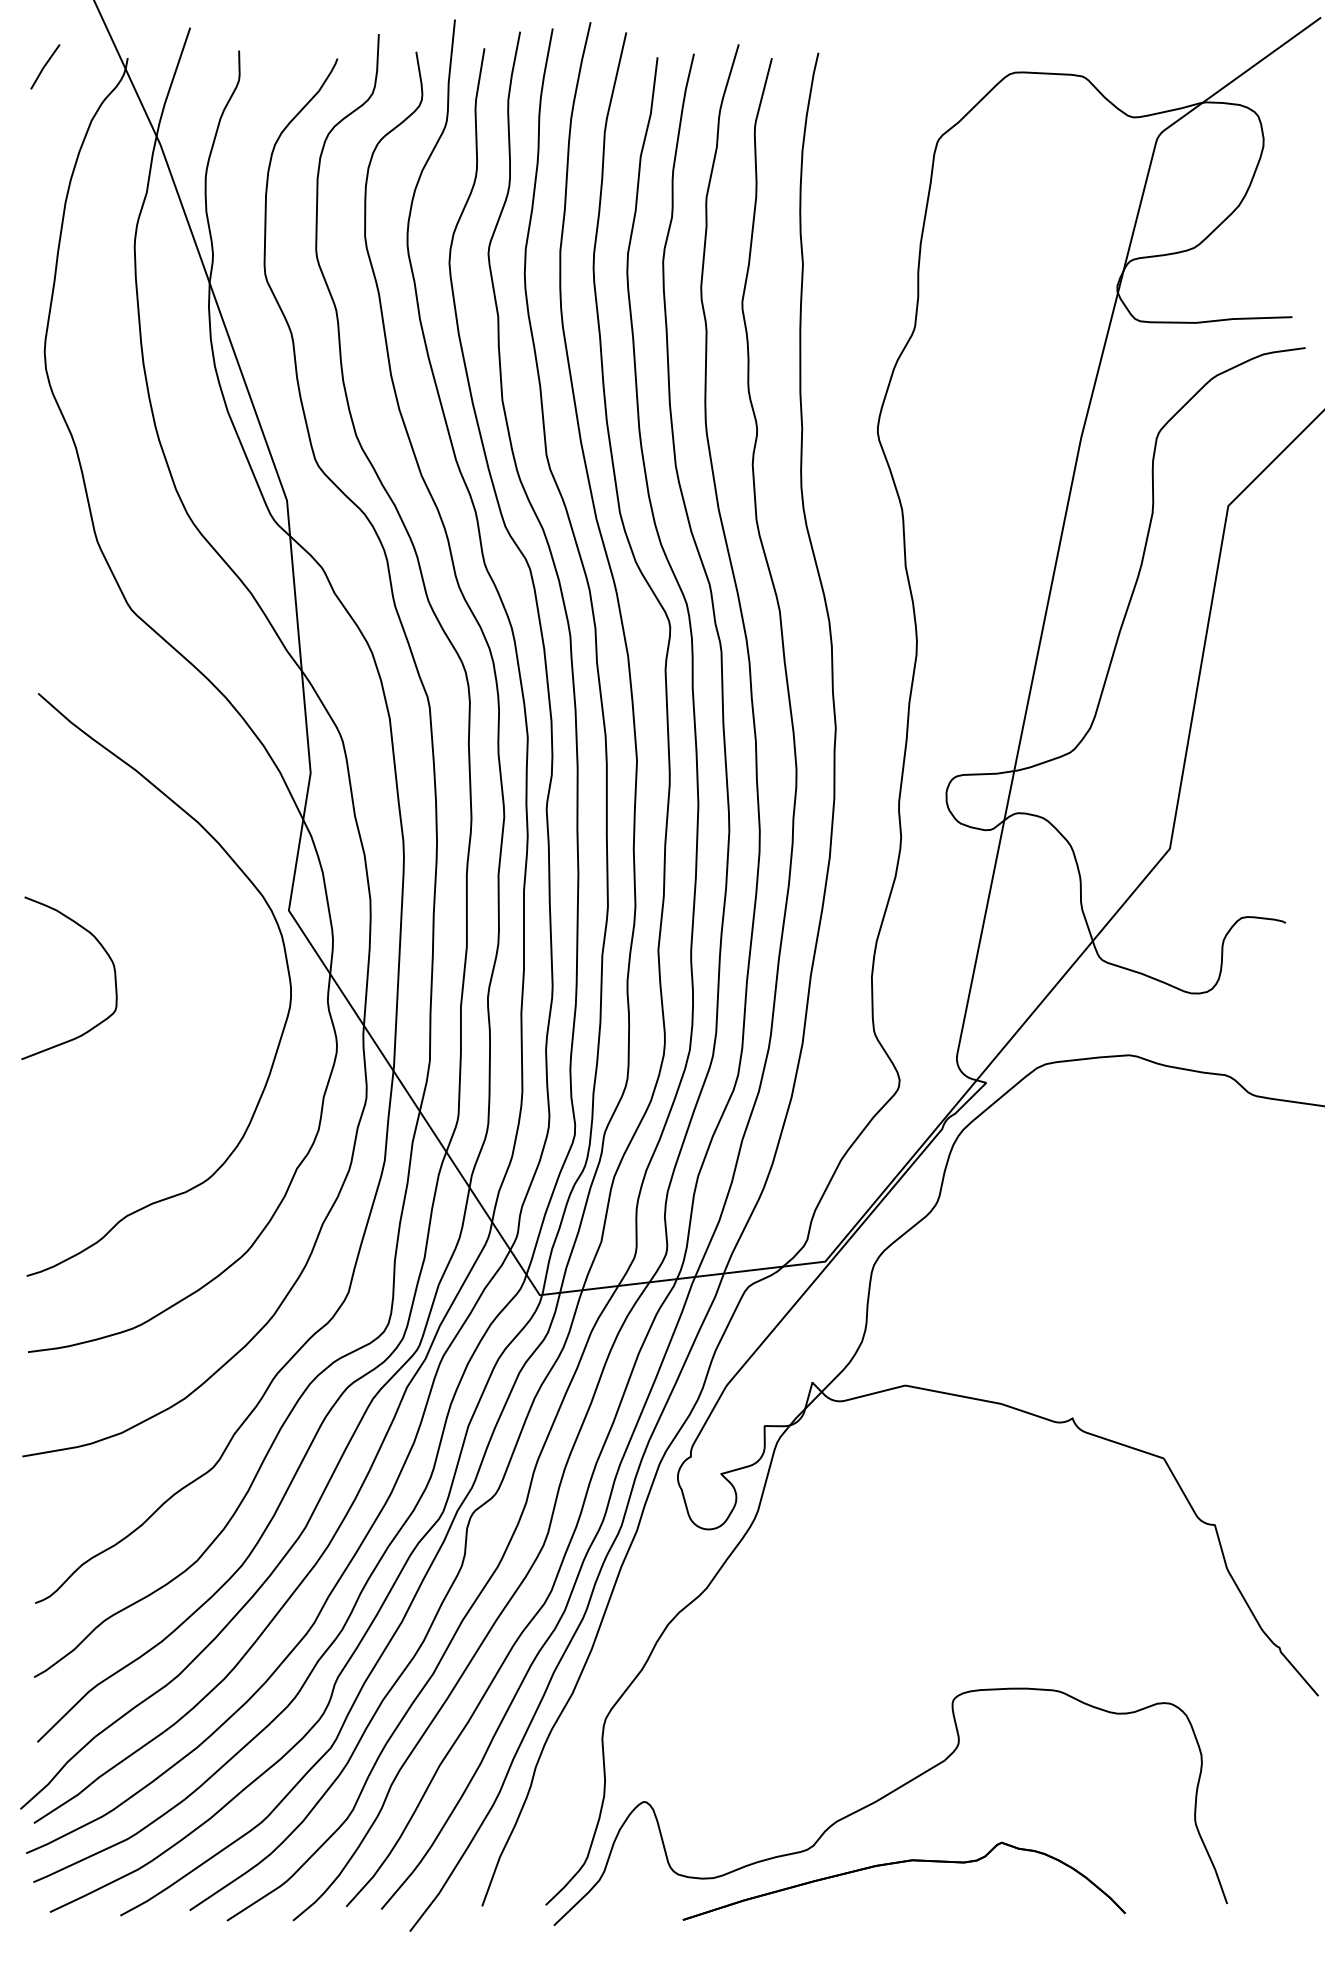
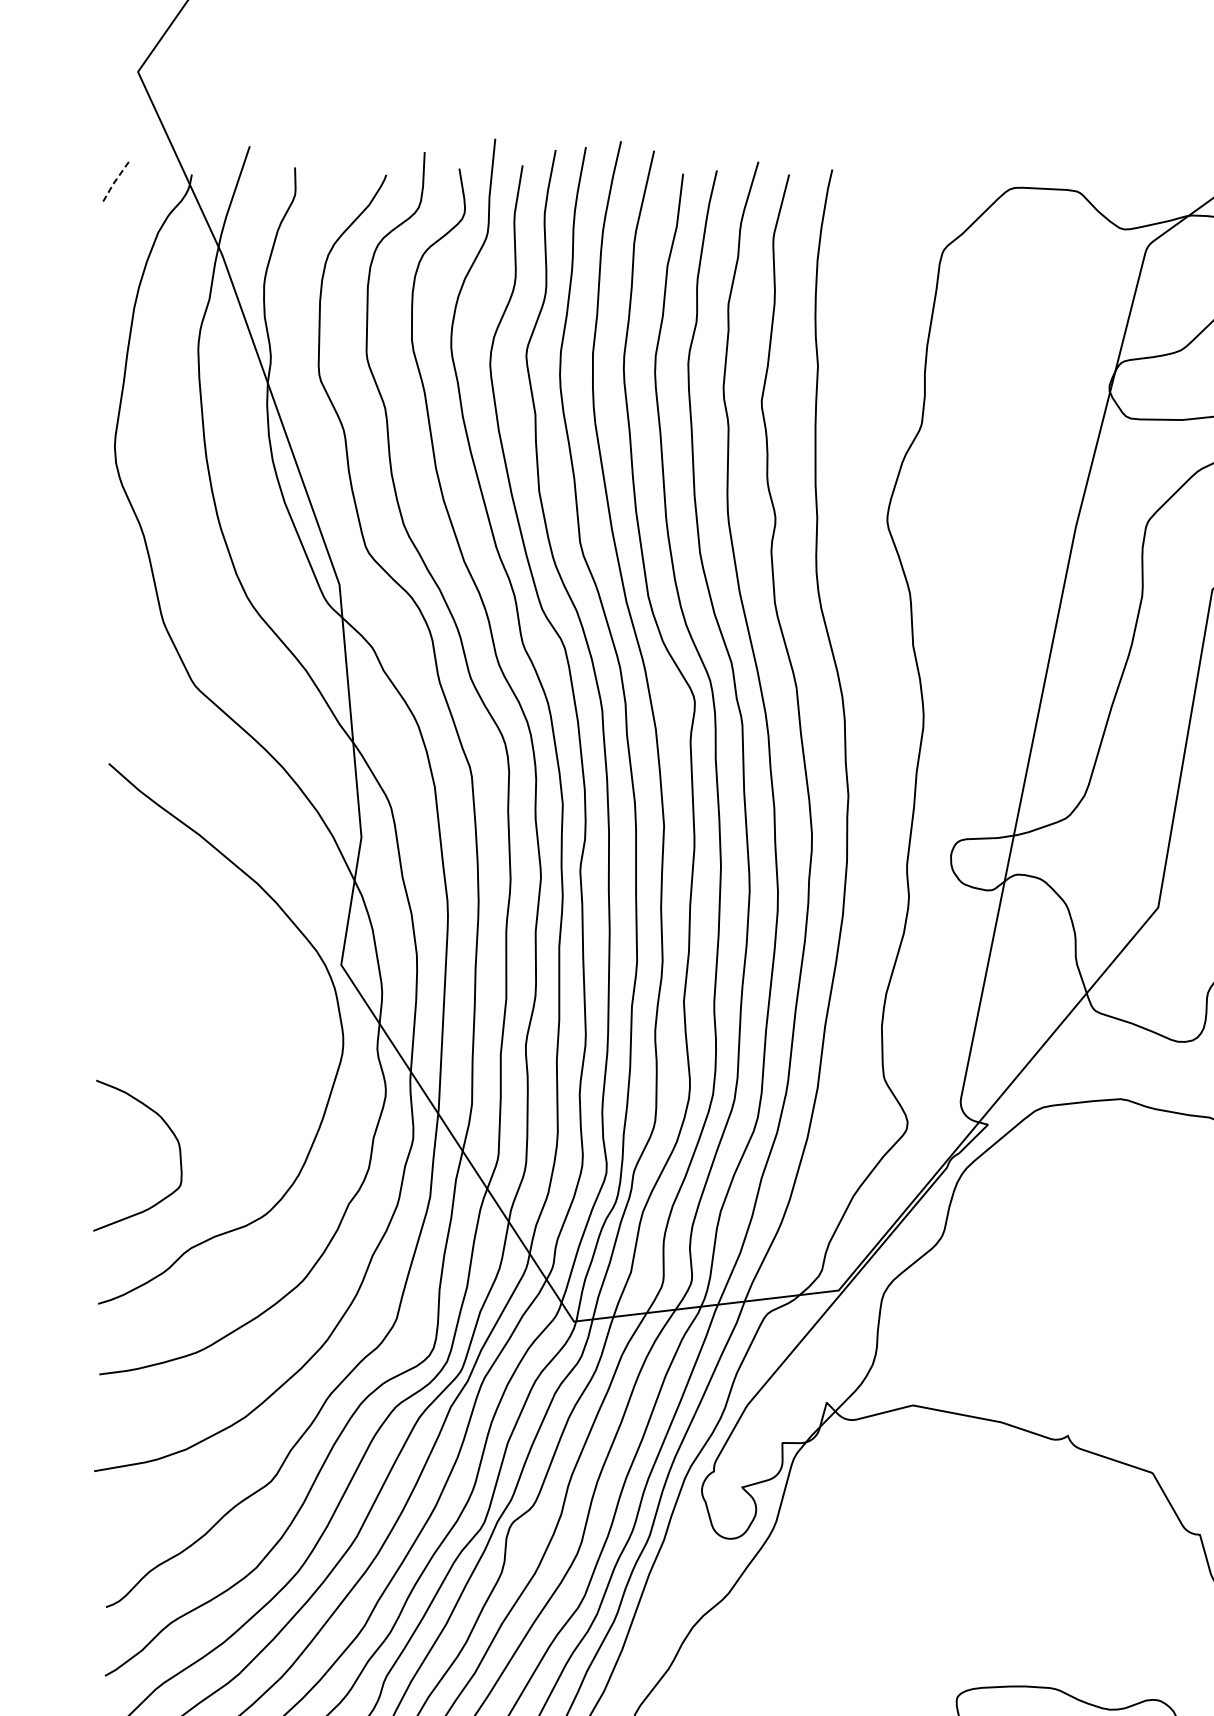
line: (43, 67) -> (113, 183), solid -> dashed
curve: (104, 951) -> (170, 1130), moved

